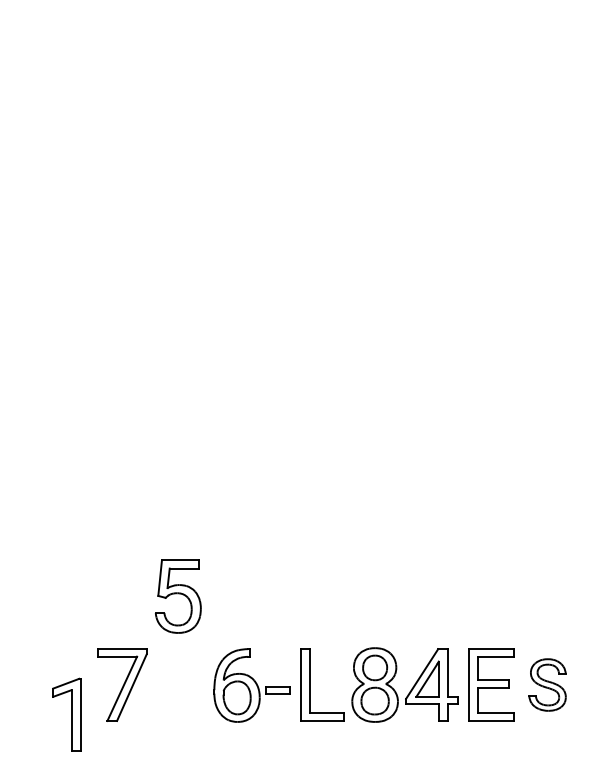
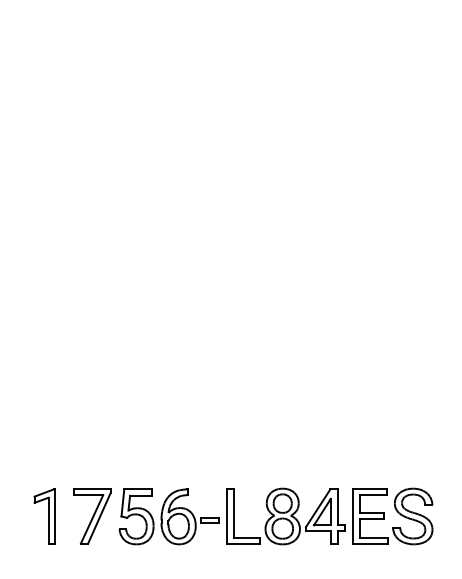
part: (177, 596) -> (135, 516), moved
part: (547, 684) -> (412, 516), size x1.43
part: (66, 714) -> (44, 516), moved

